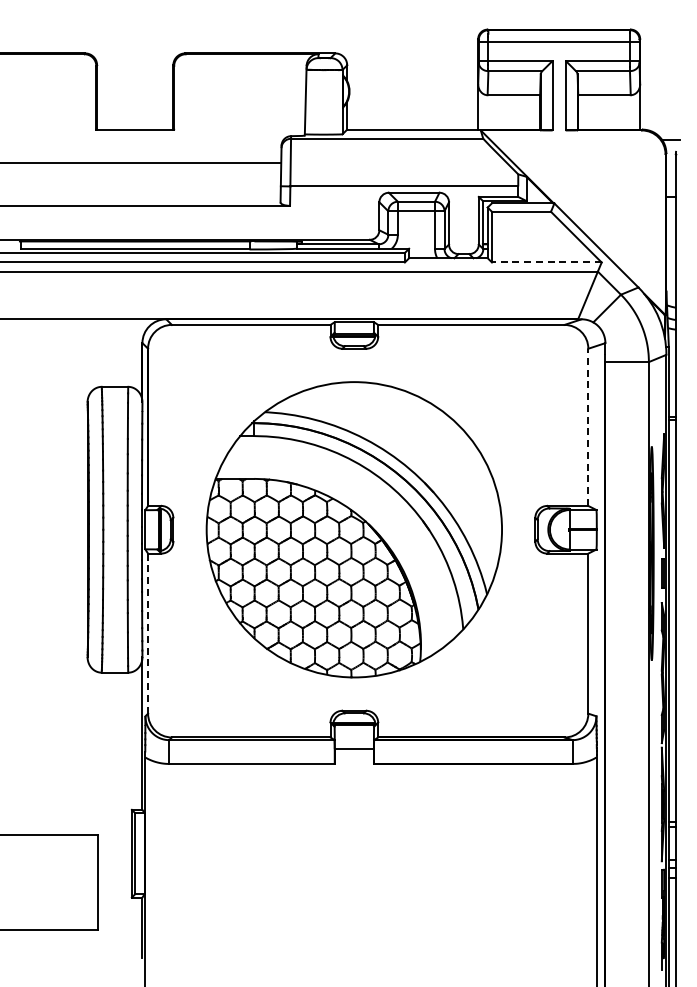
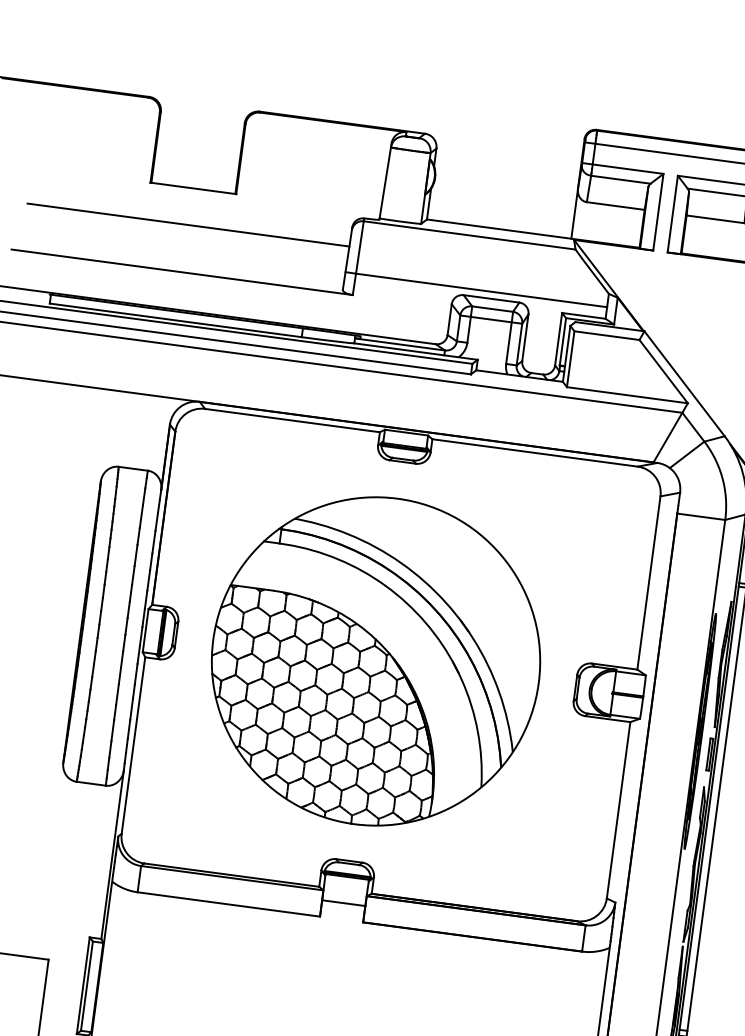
line: (546, 262) -> (627, 395), dashed -> solid
line: (588, 427) -> (649, 583), dashed -> solid
line: (148, 634) -> (133, 746), dashed -> solid

